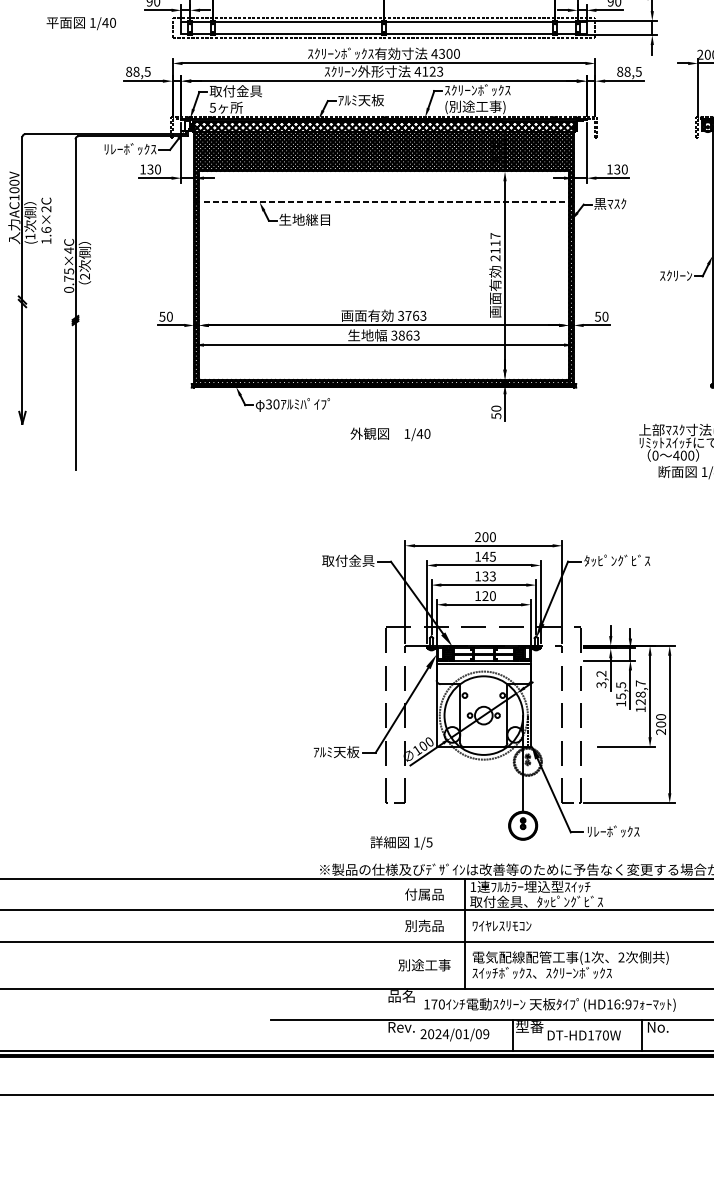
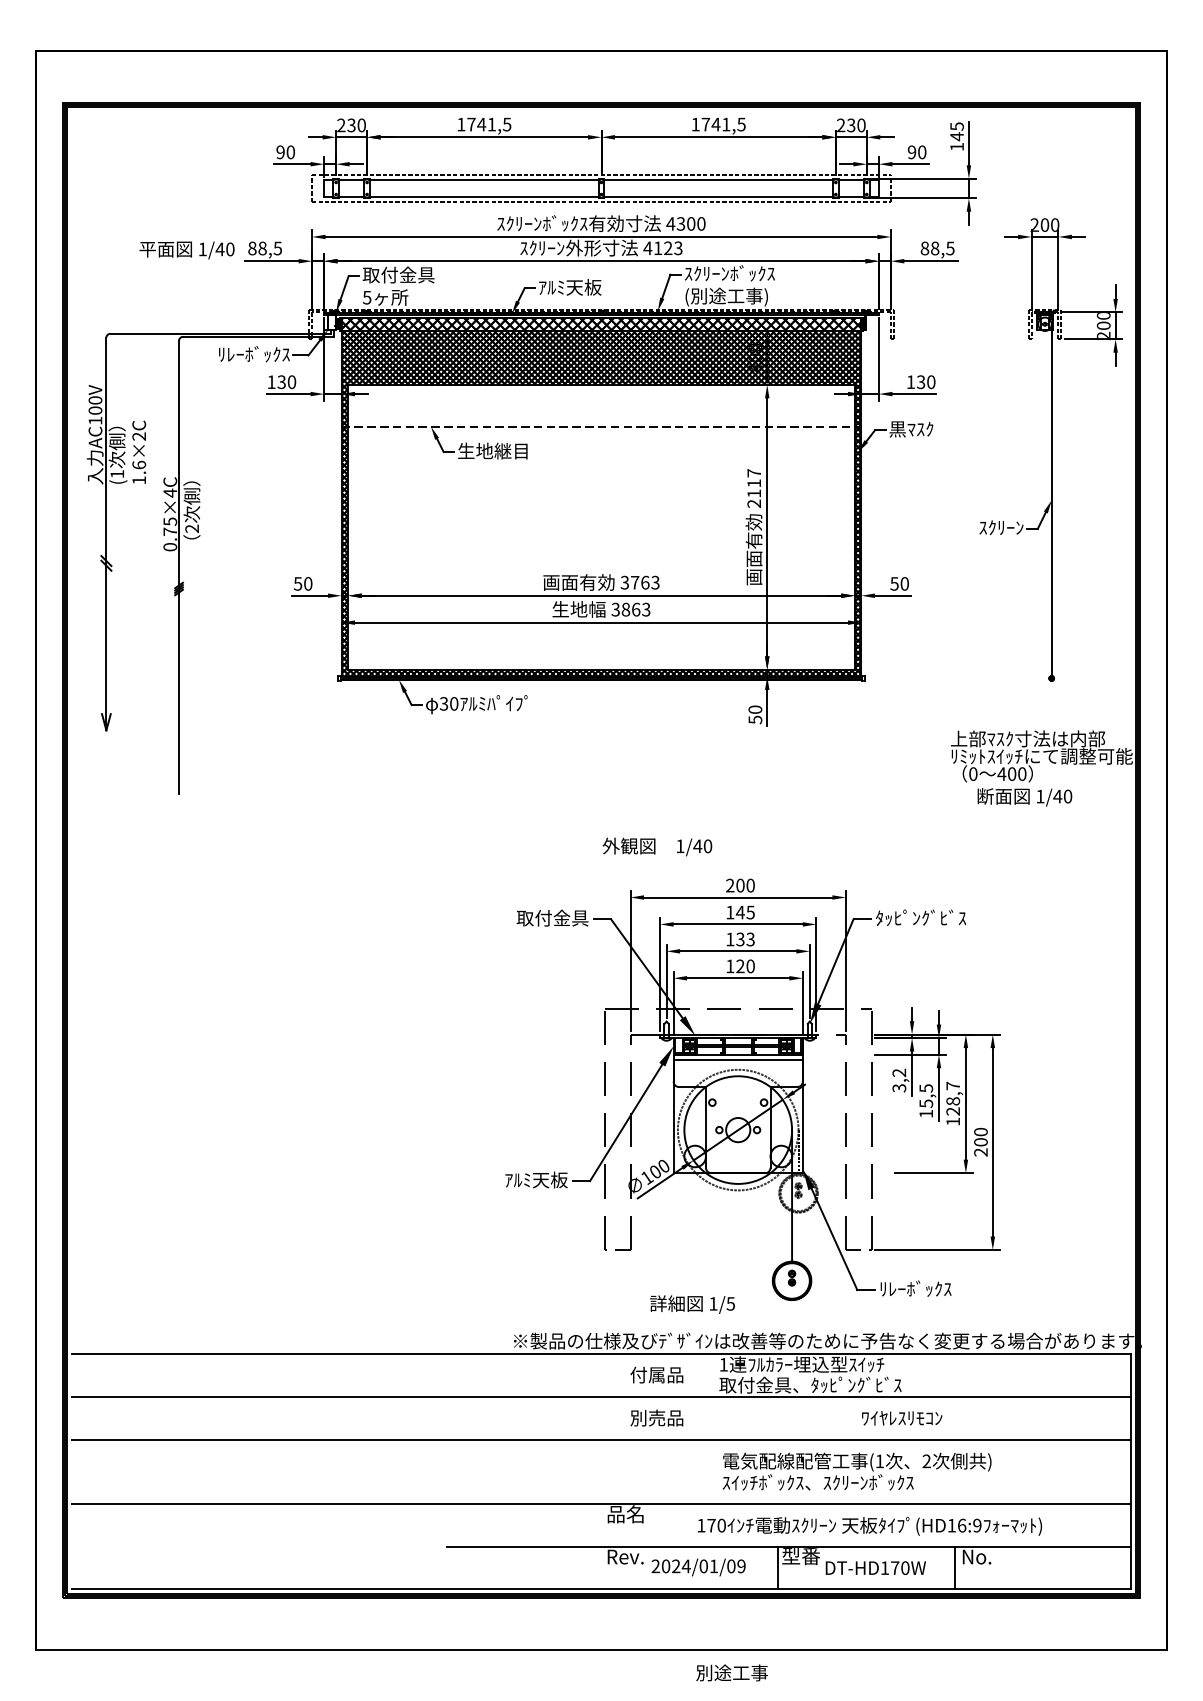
text: (80, 23) -> (186, 250), moved
text: (390, 434) -> (657, 846), moved
text: (401, 842) -> (692, 1304), moved
text: (502, 926) -> (902, 1418), moved
line: (465, 933) -> (712, 1428), removed
text: (424, 964) -> (731, 1672), moved
text: (549, 1004) -> (869, 1525), moved

